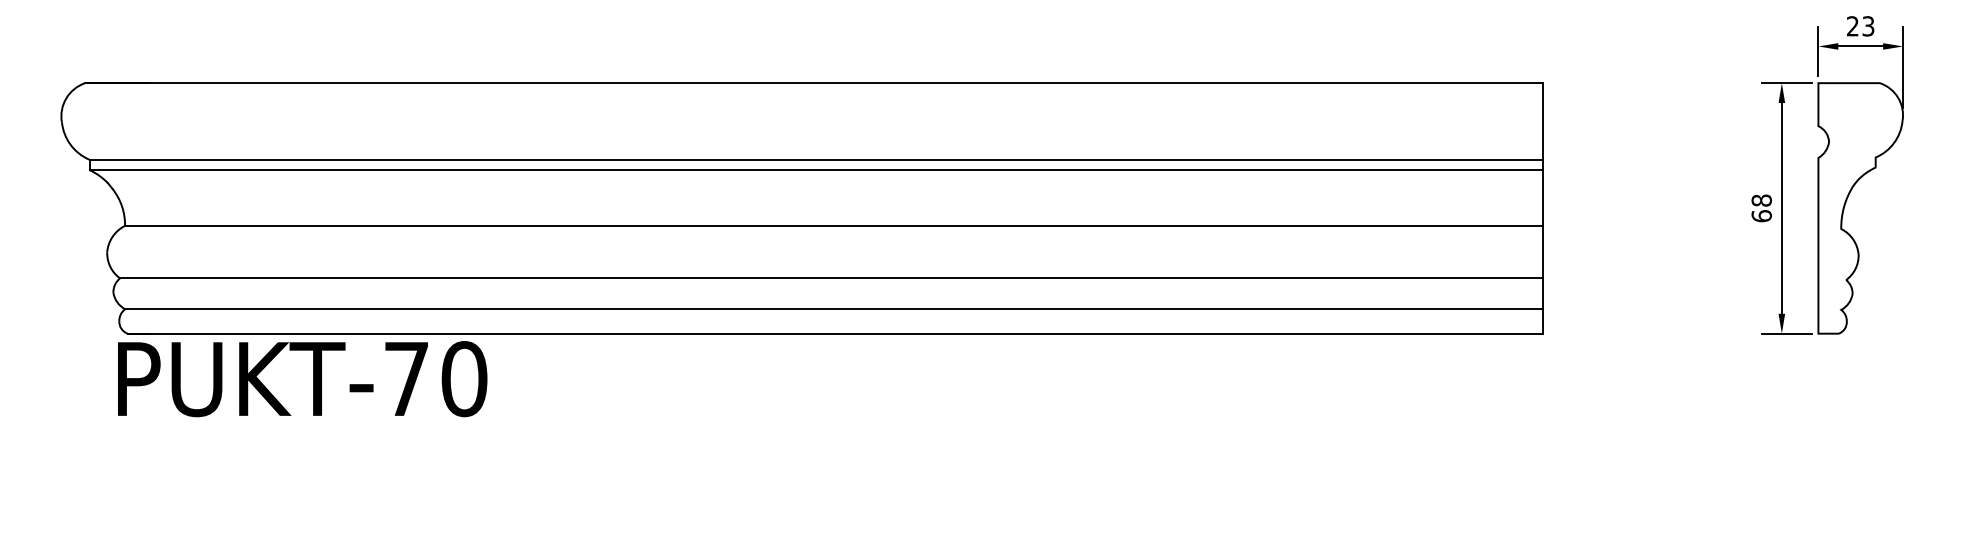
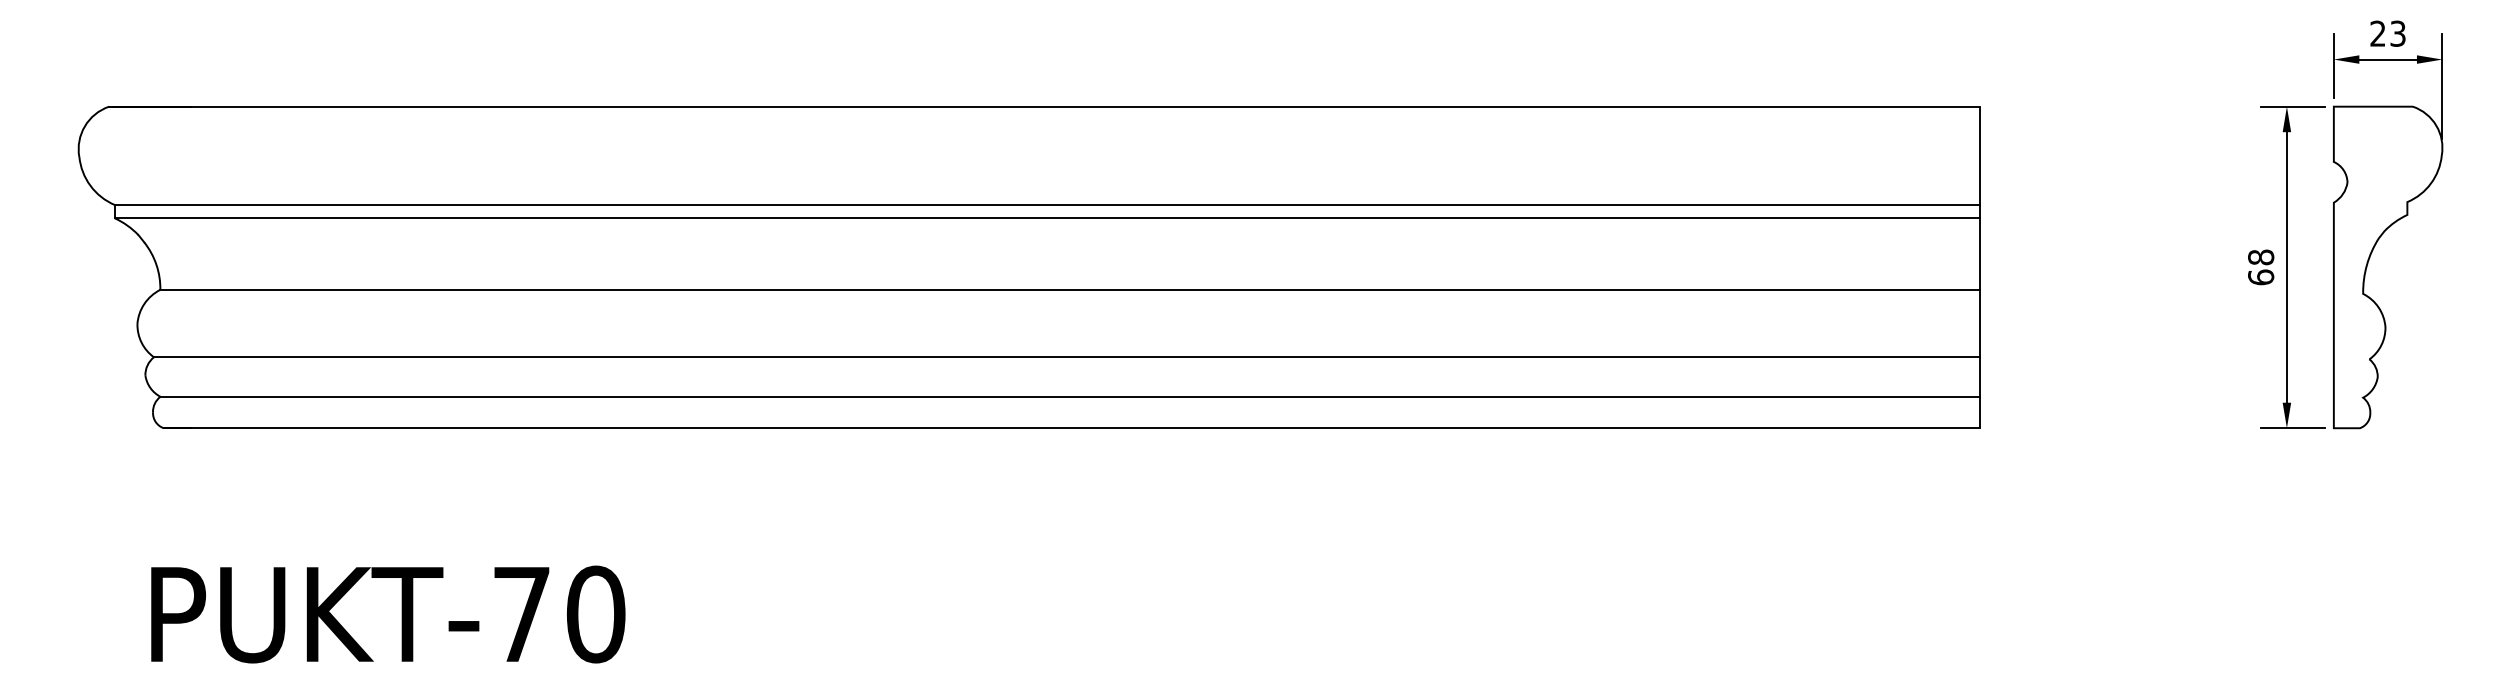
text: (302, 379) -> (388, 614), moved

